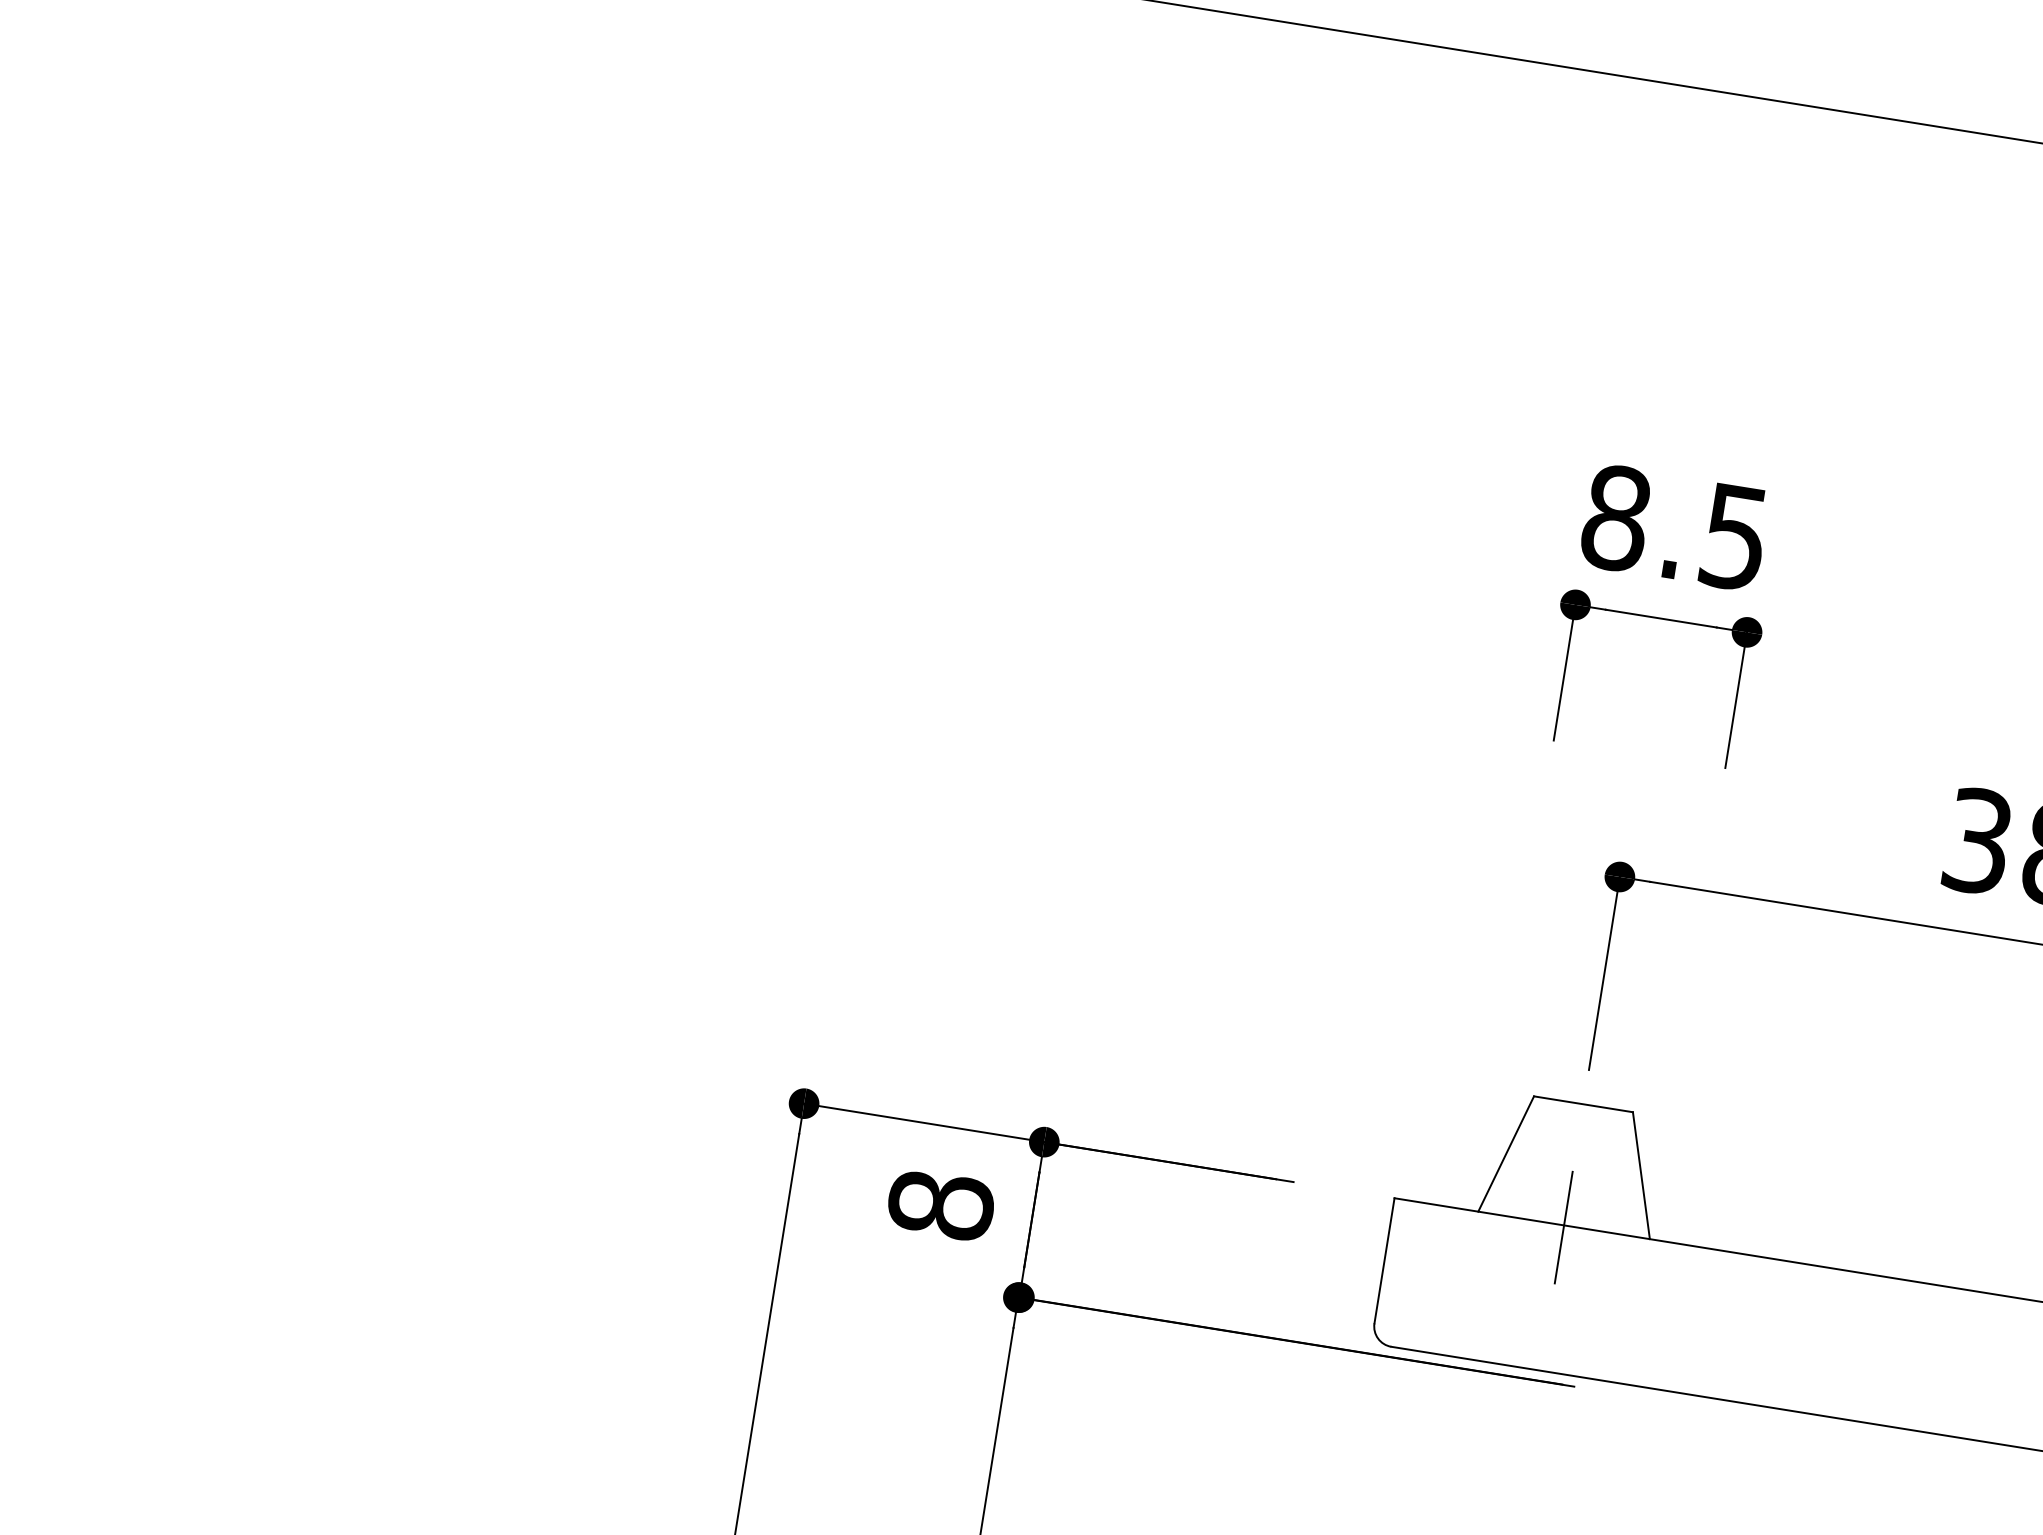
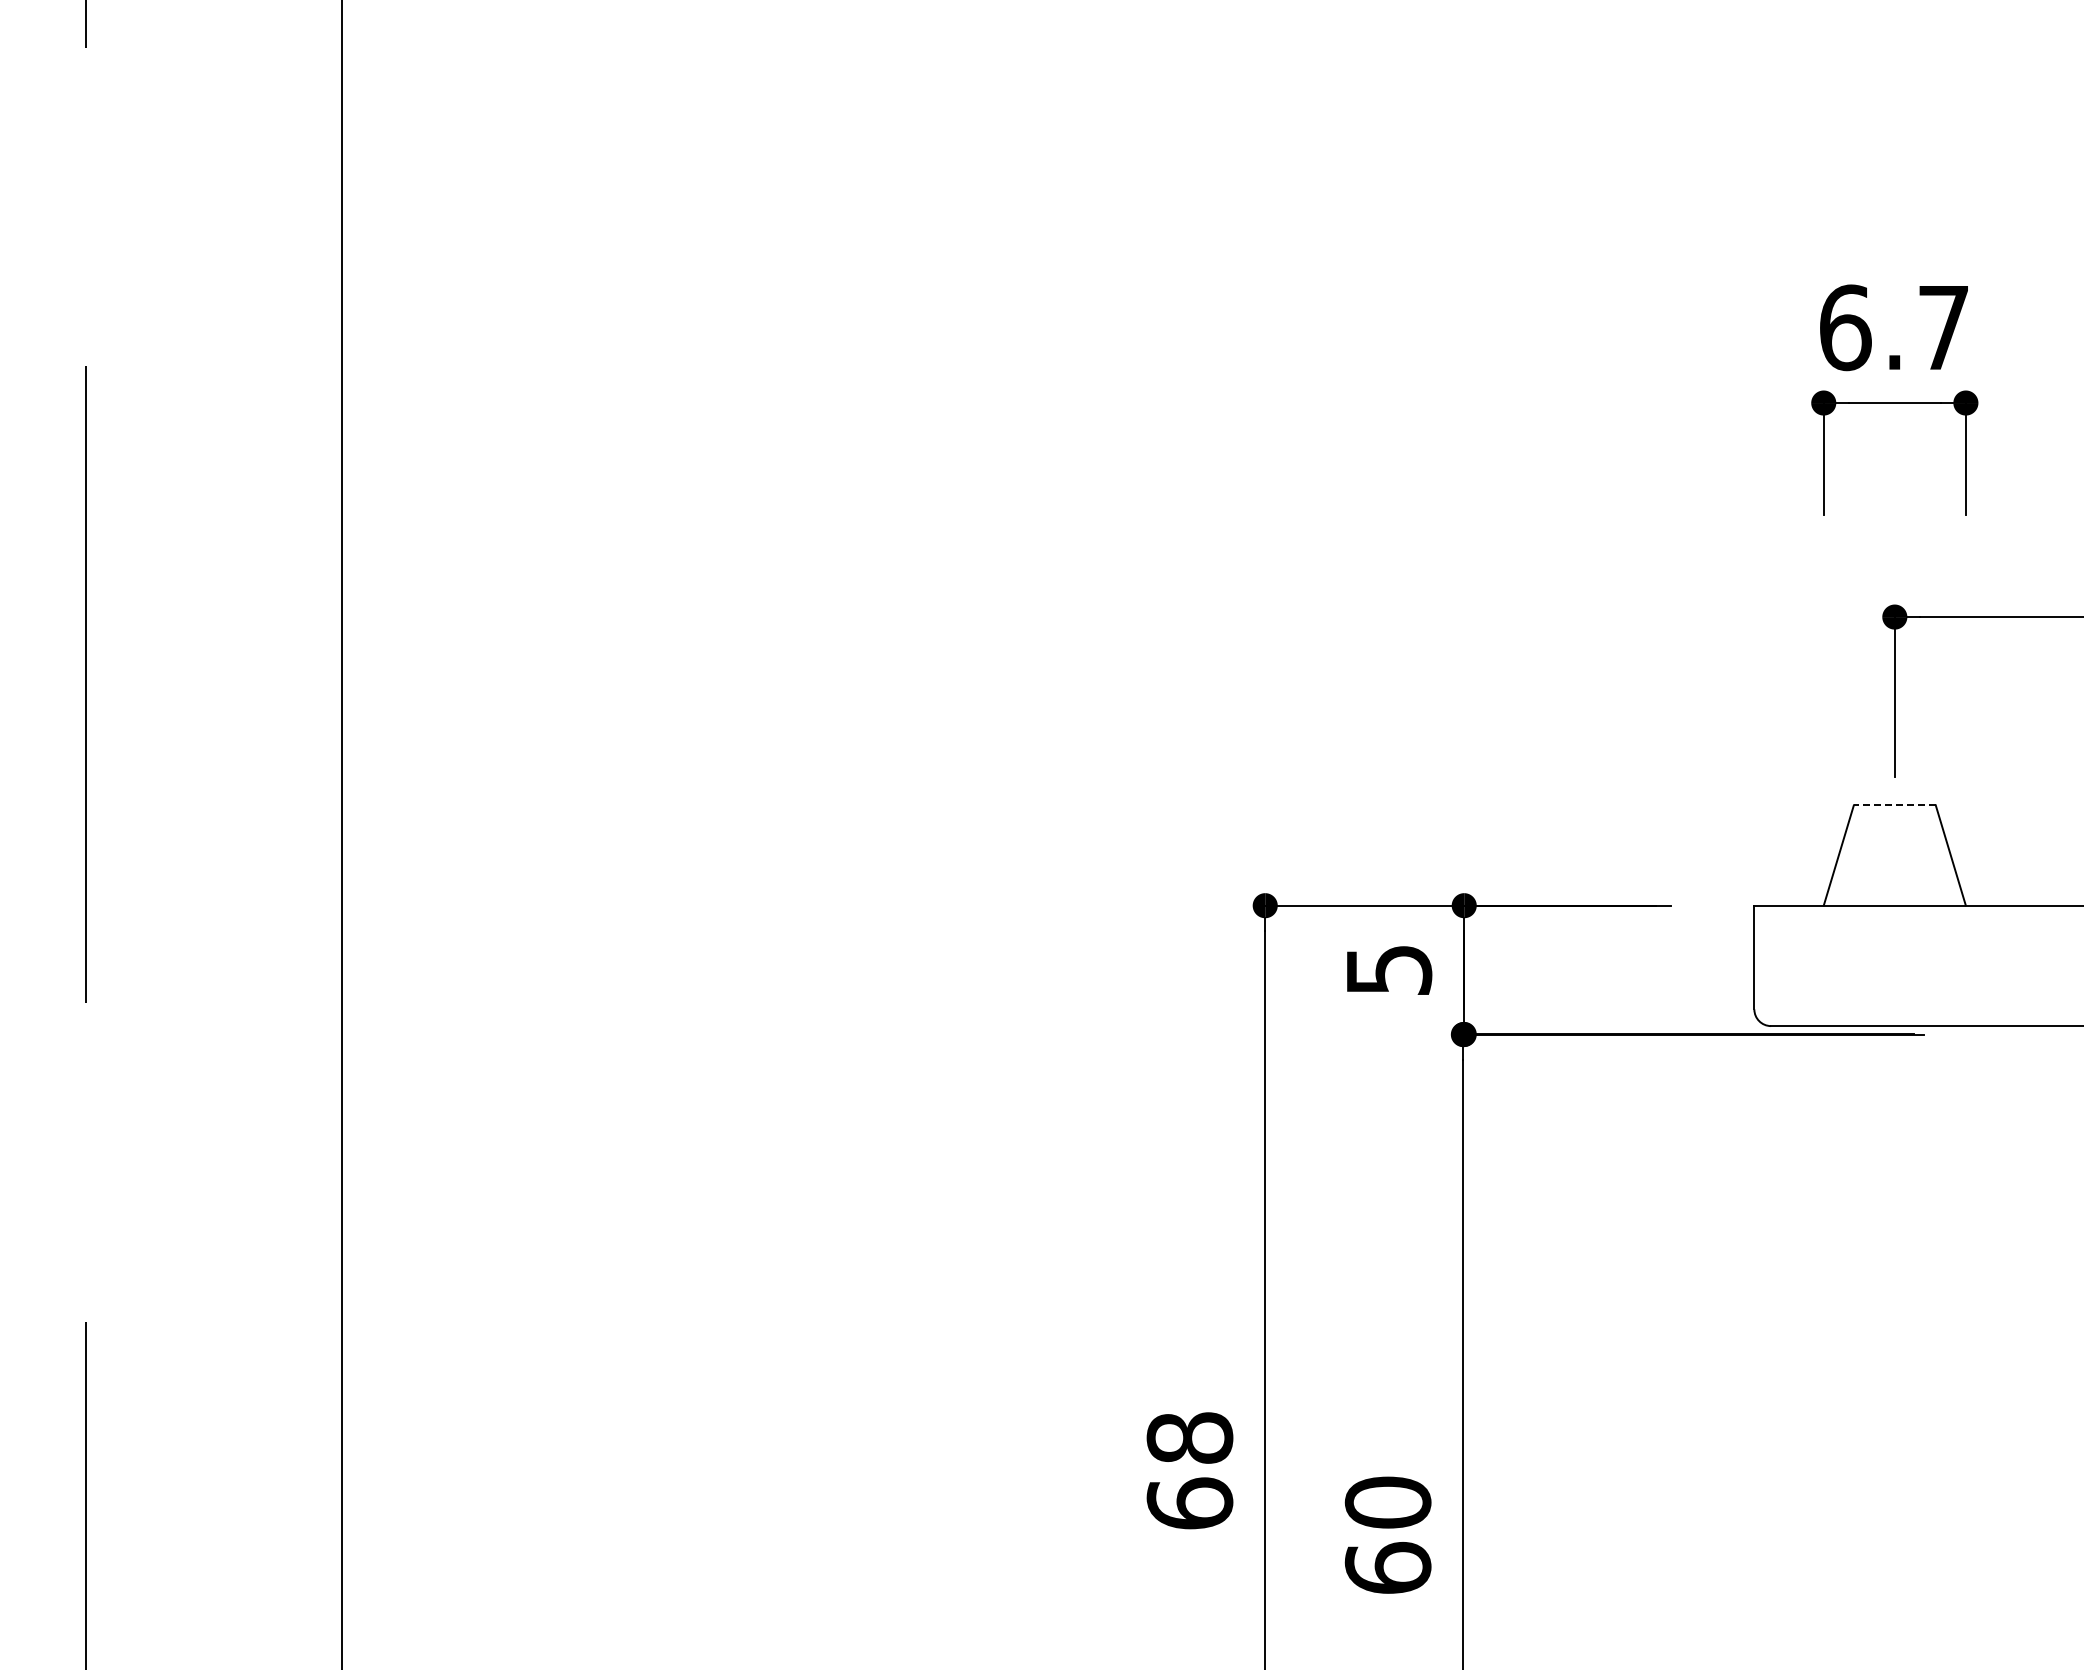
text: (1674, 527) -> (1893, 327), 8.5 -> 6.7
line: (1583, 1104) -> (1894, 805), solid -> dashed
text: (940, 1204) -> (1388, 969), 8 -> 5
line: (1563, 1227) -> (1894, 907), removed

